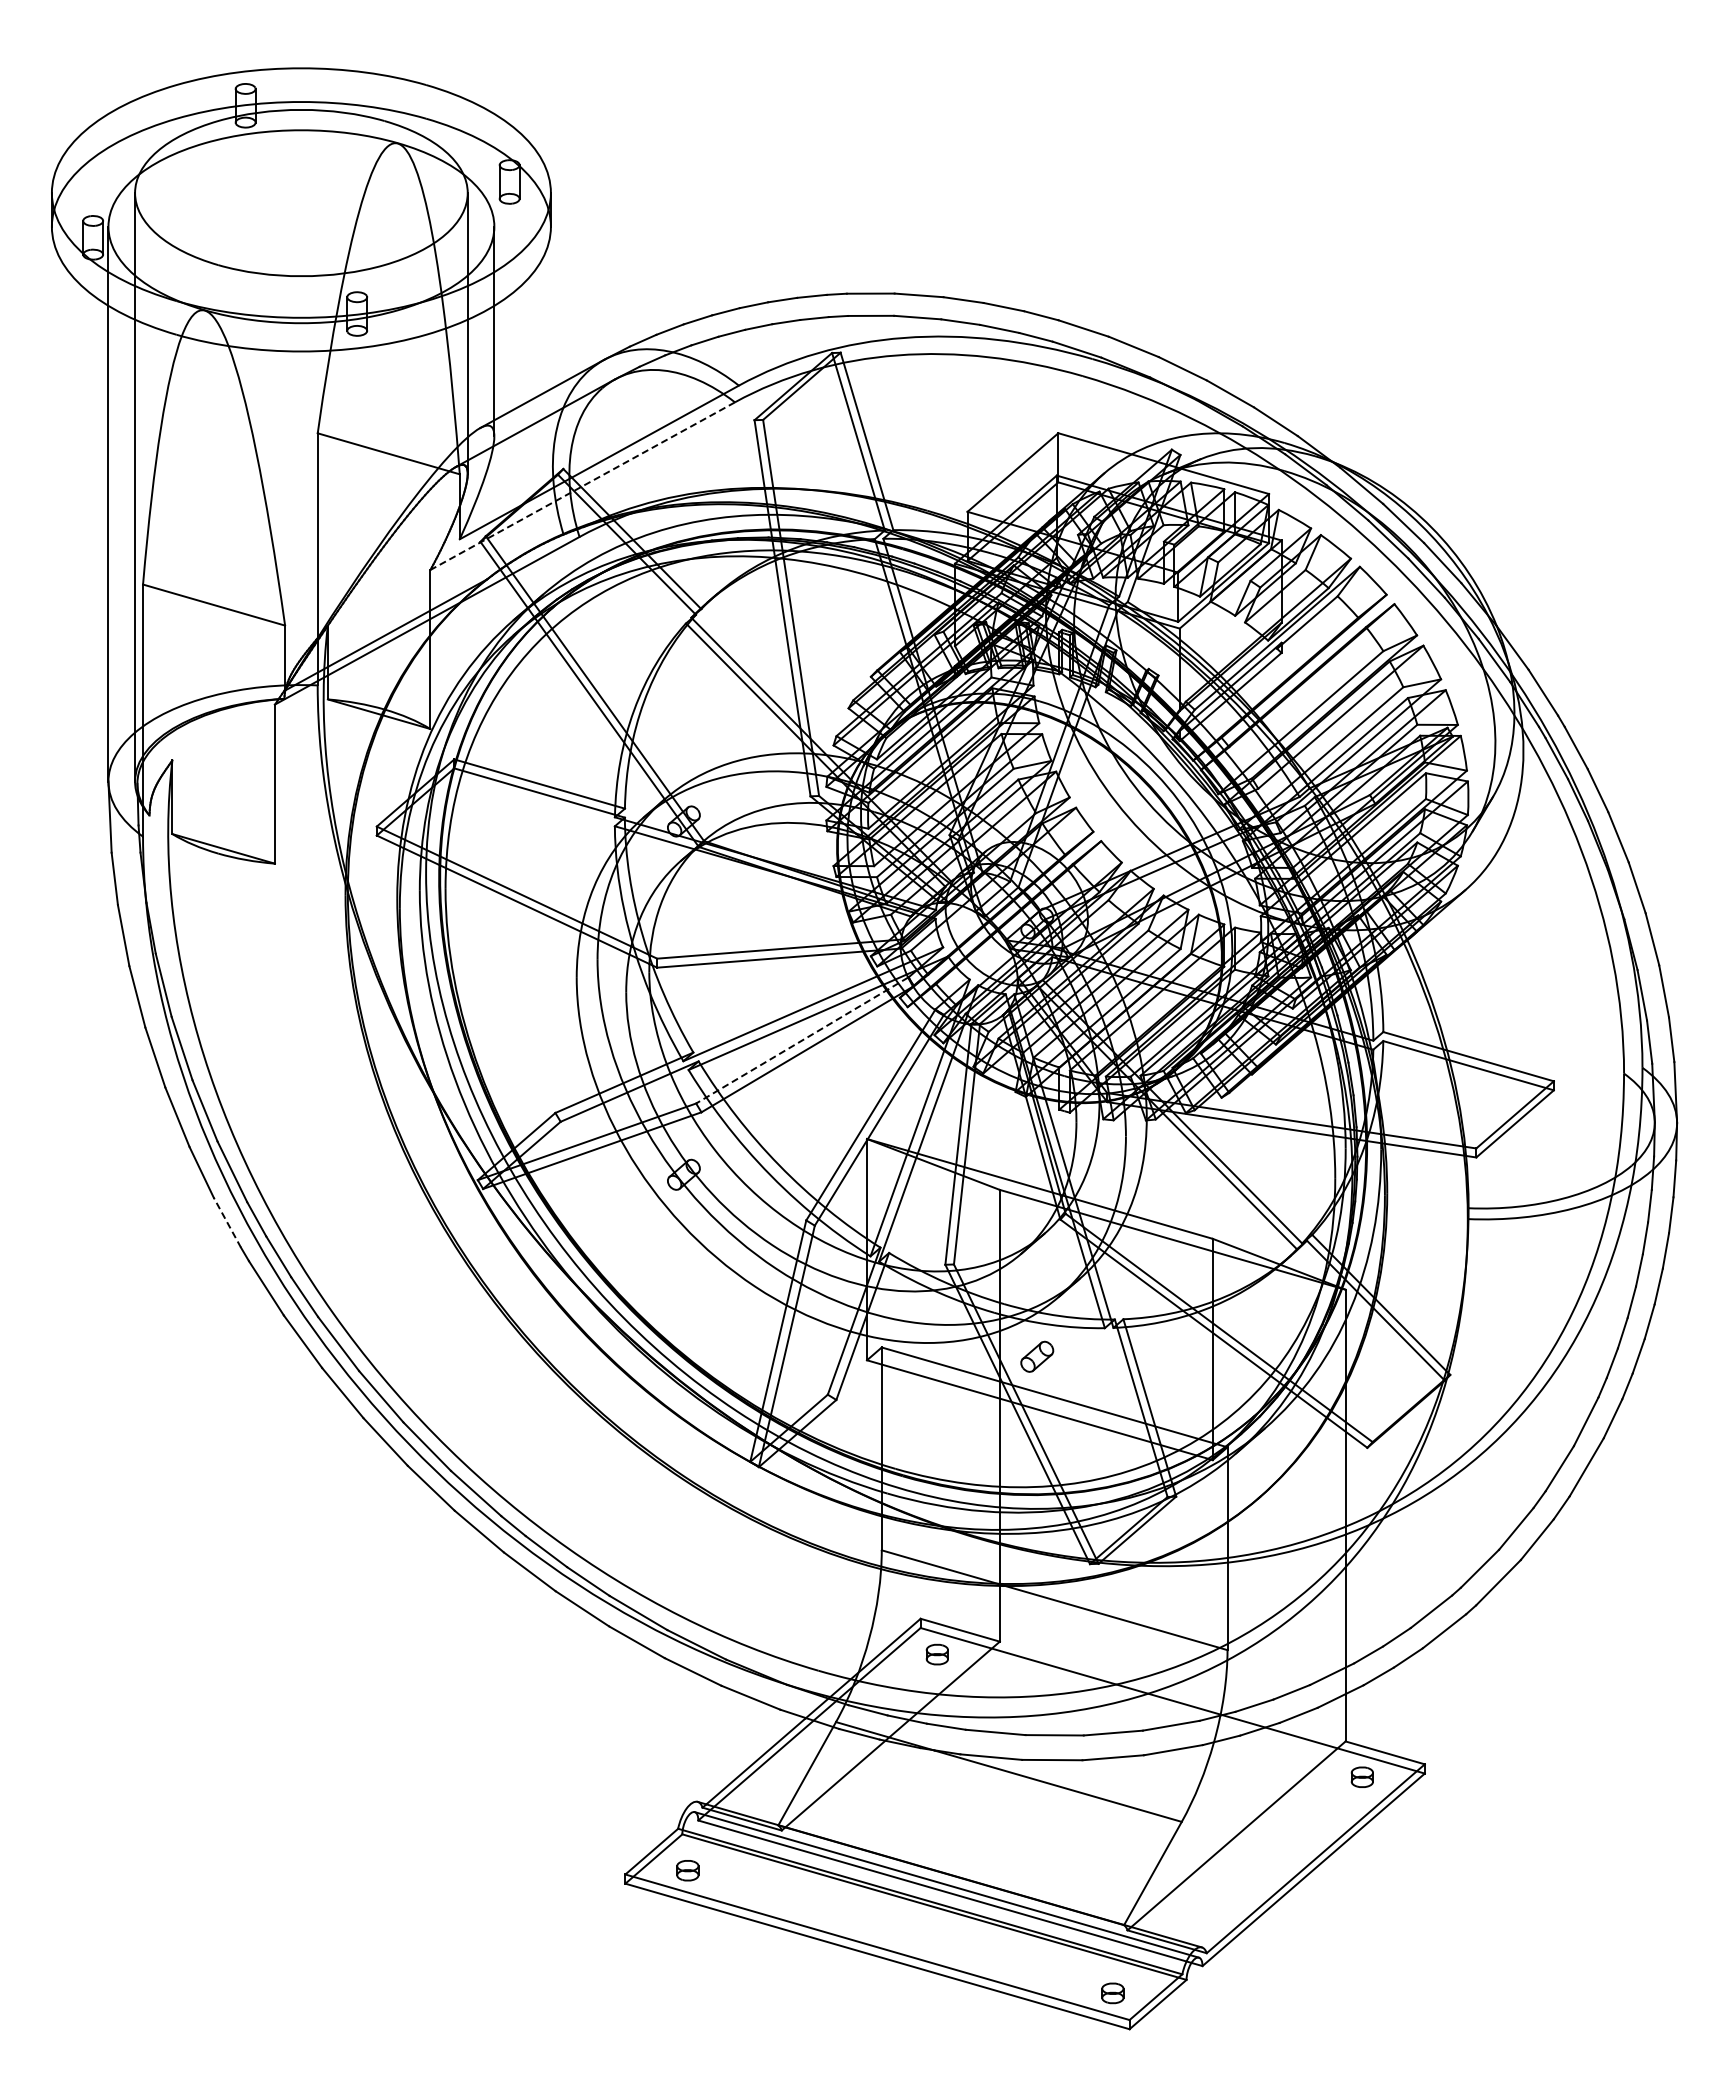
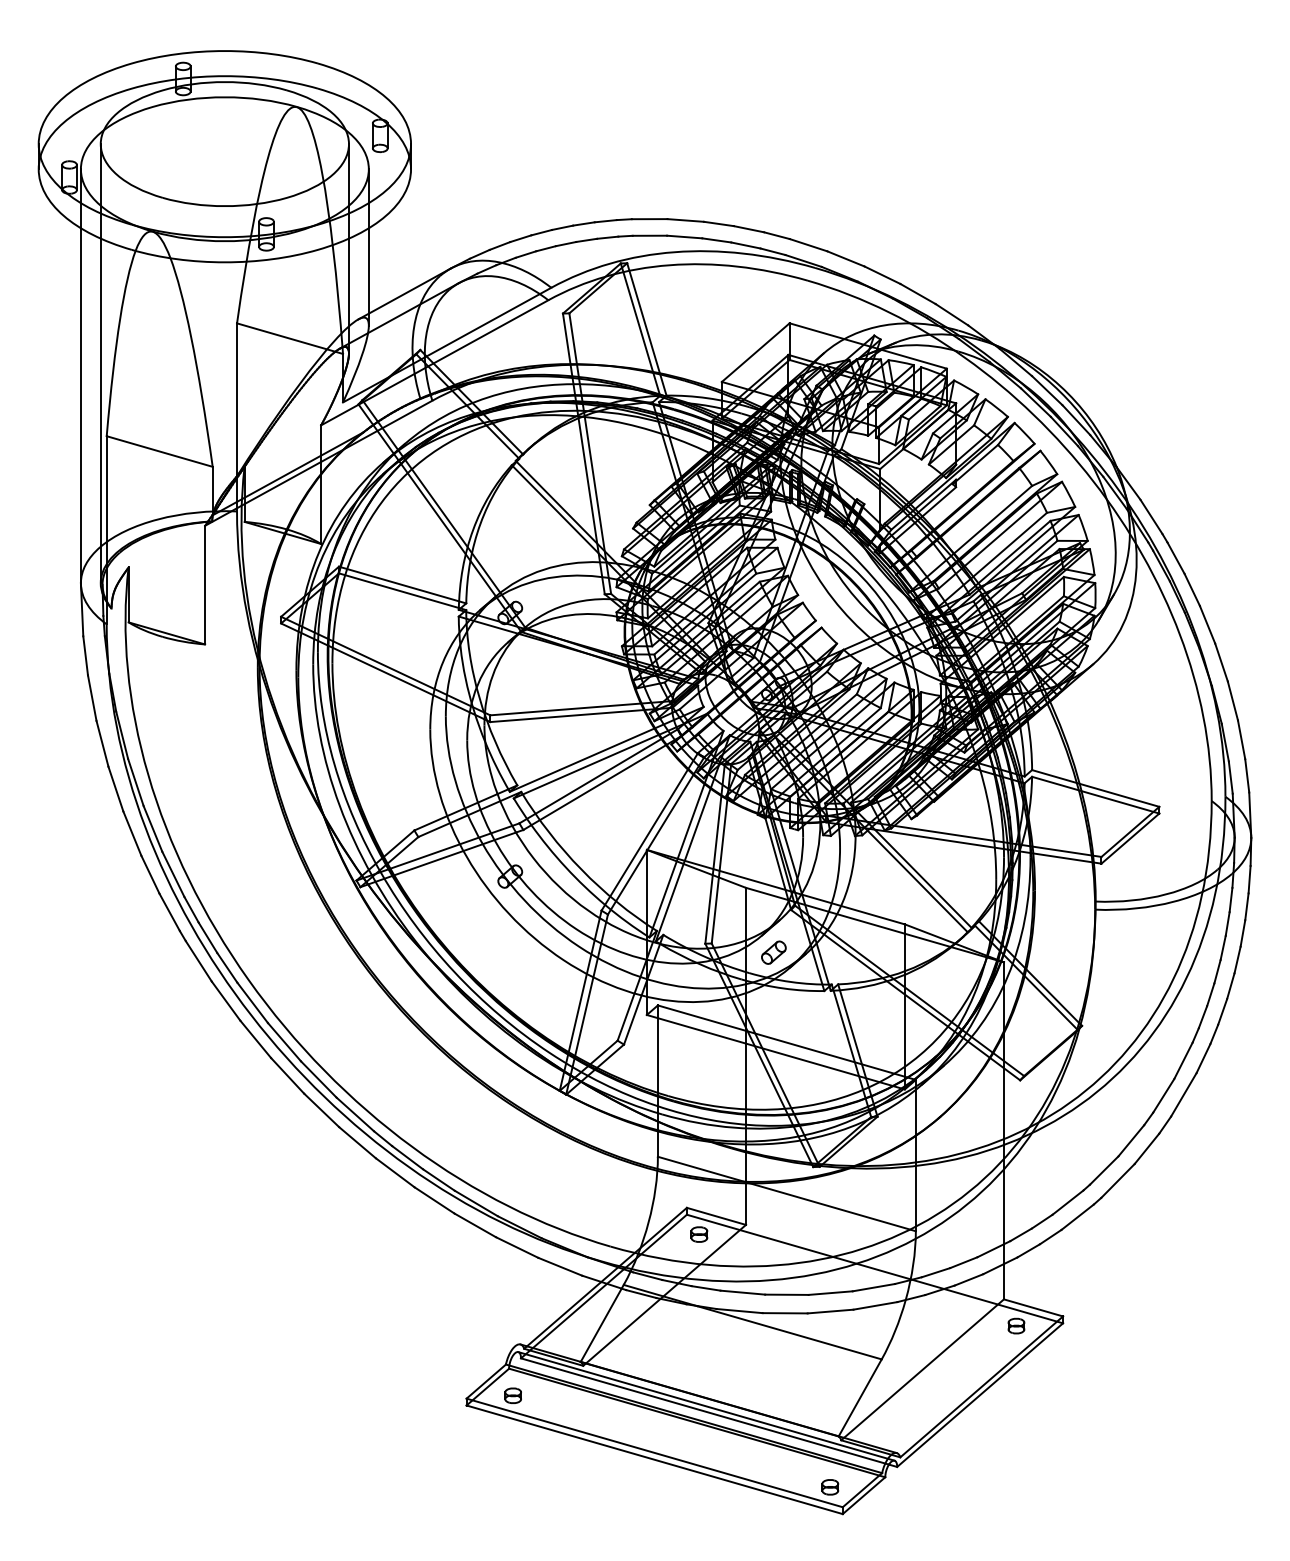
line: (582, 486) -> (434, 363), dashed -> solid
line: (801, 1040) -> (597, 776), dashed -> solid
line: (227, 1222) -> (169, 912), dashed -> solid
part: (1037, 1356) -> (774, 952), moved

